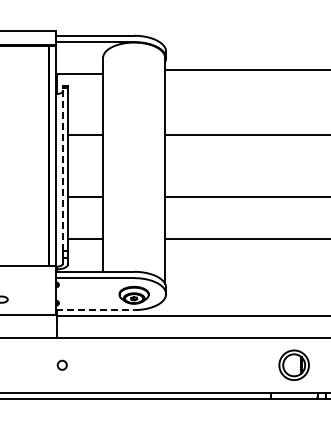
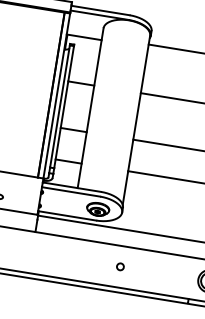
line: (62, 169) -> (59, 106), dashed -> solid
line: (95, 310) -> (67, 216), dashed -> solid
circle: (61, 364) -> (119, 266), moved

